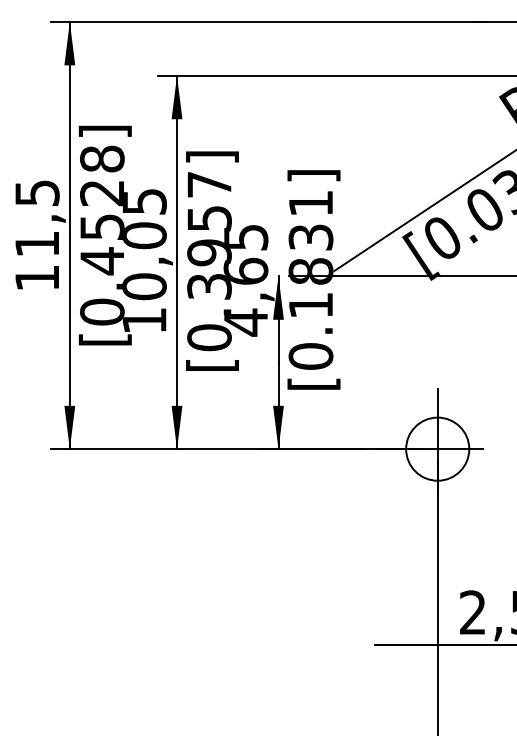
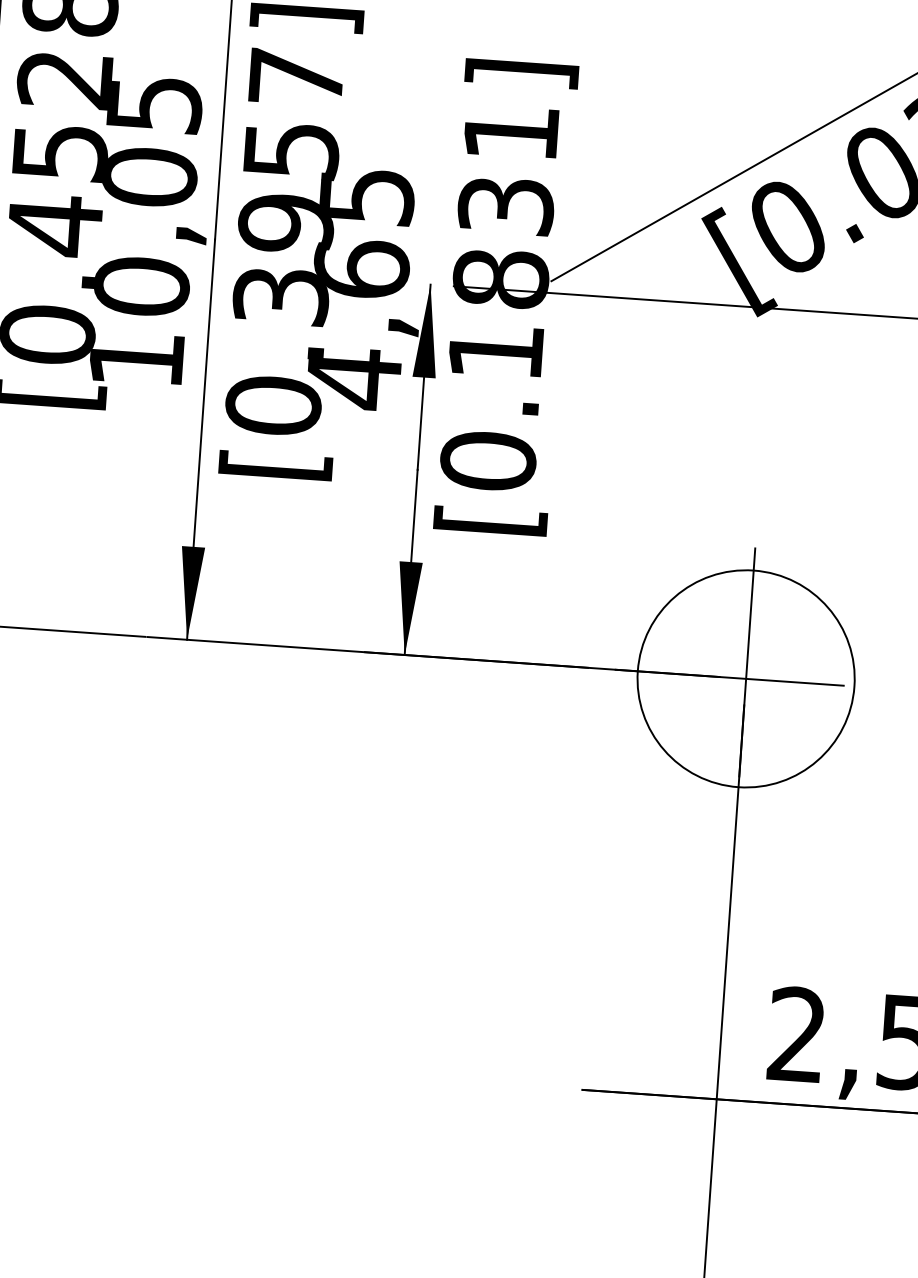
circle: (437, 448) -> (745, 677), size x1.6

